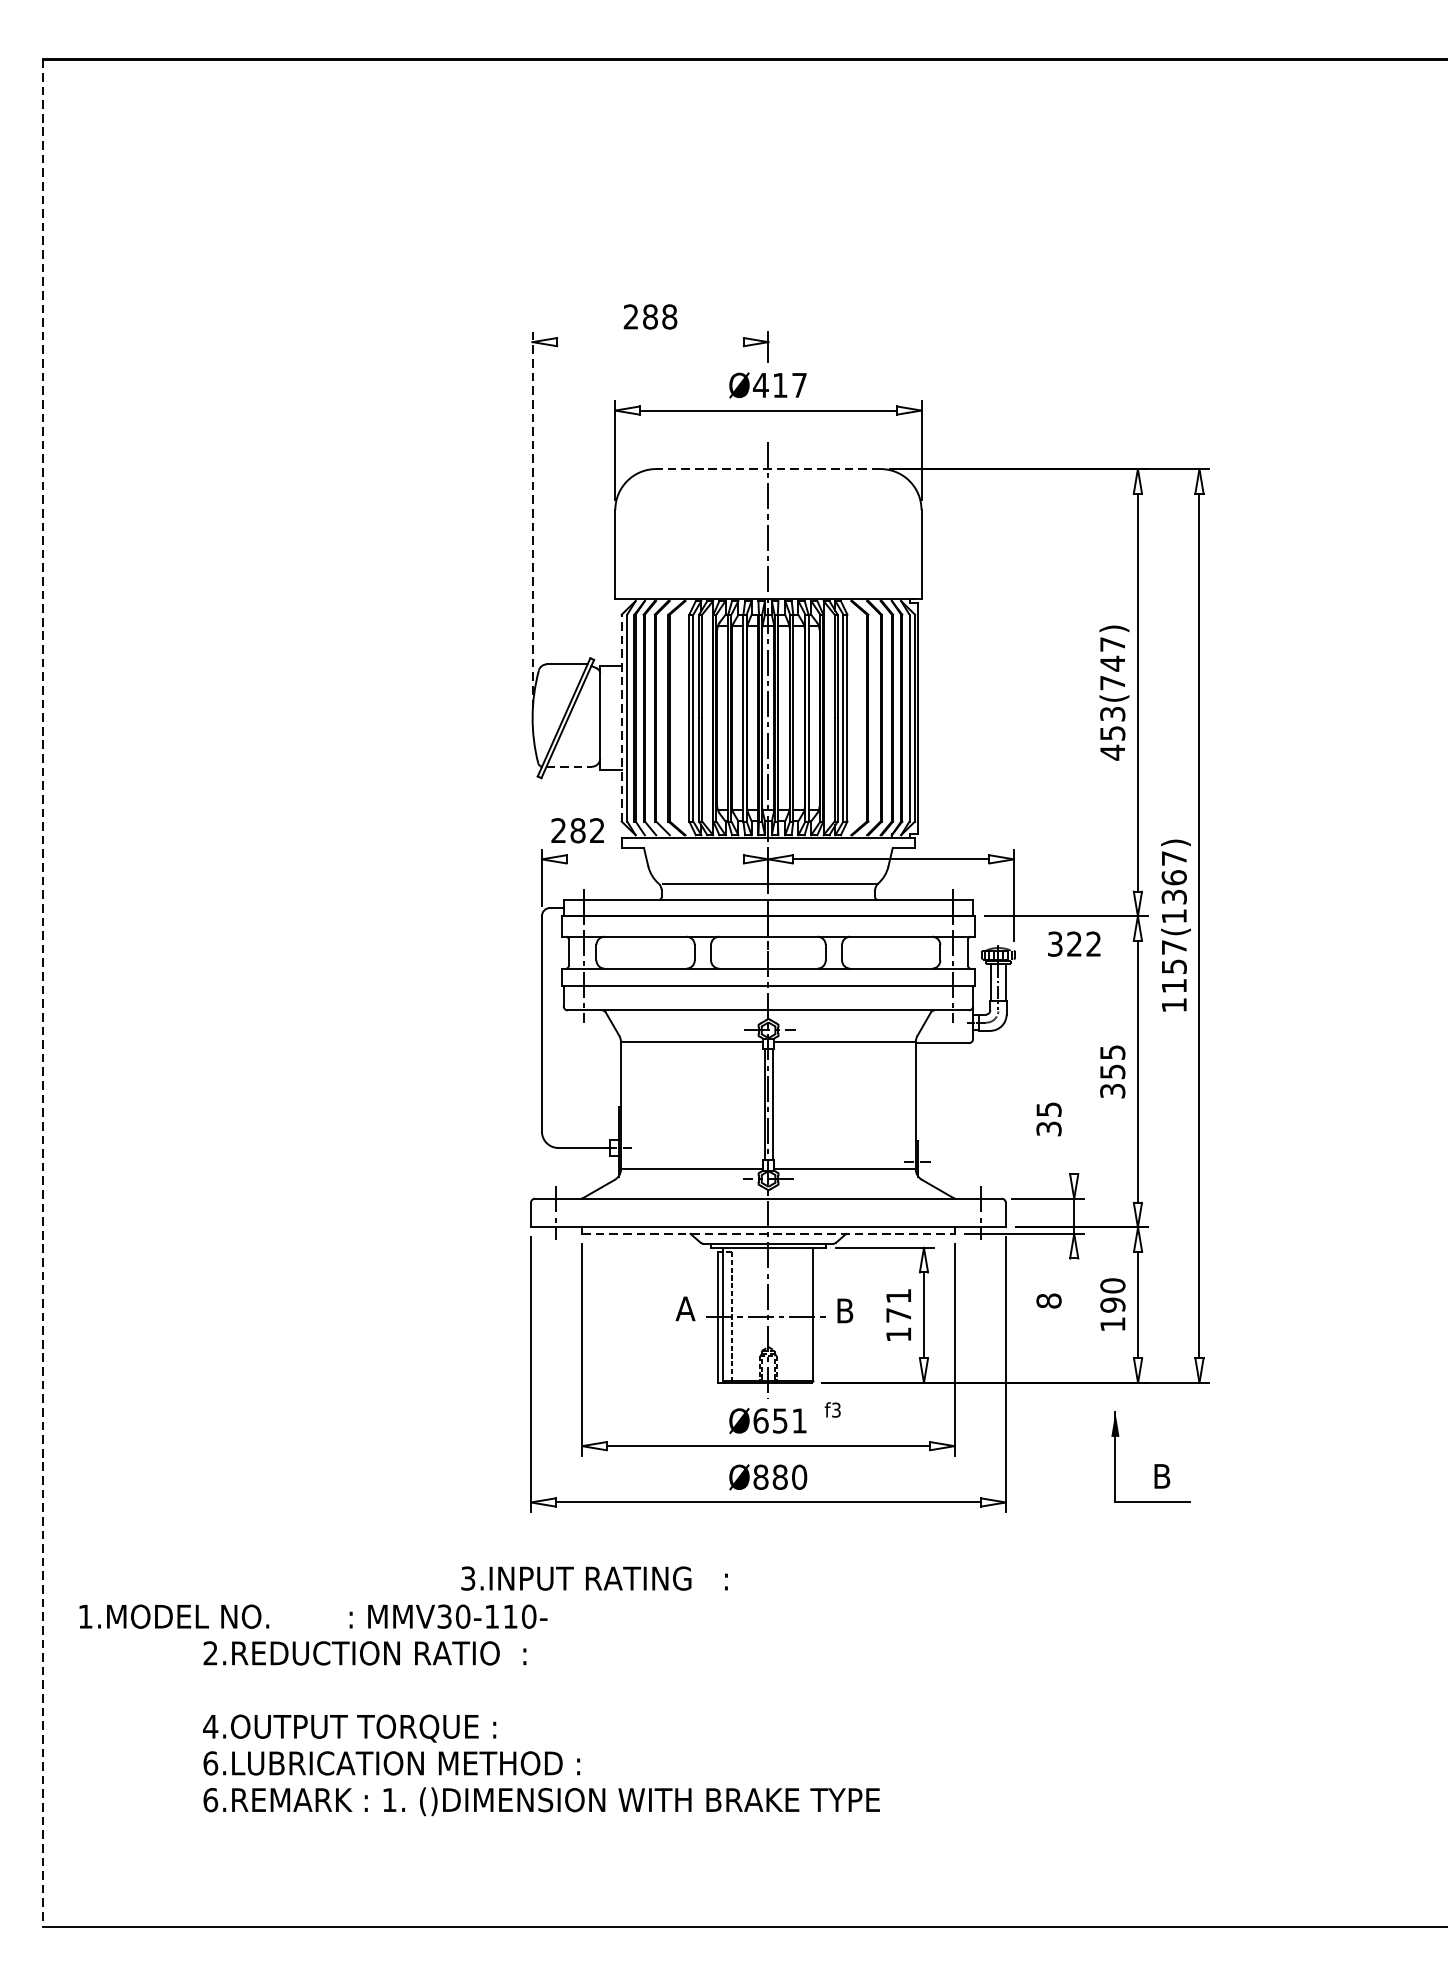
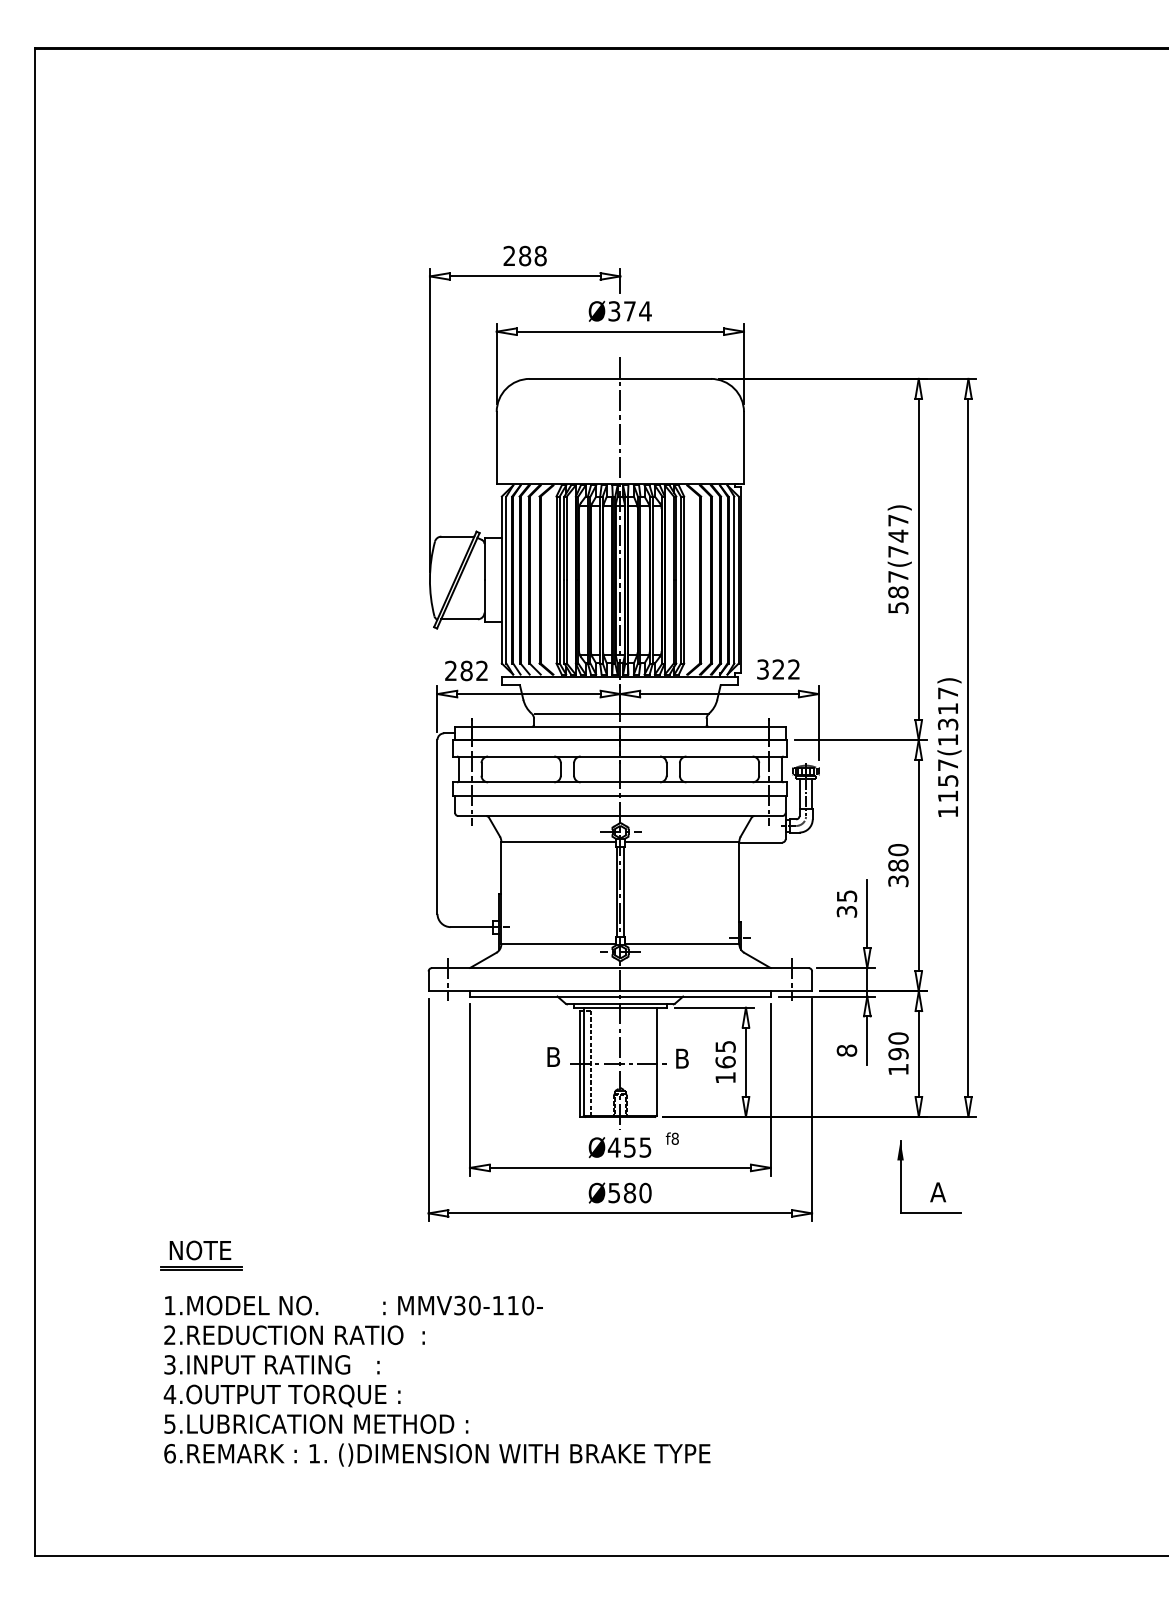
line: (649, 342) -> (524, 276), added
text: (779, 385) -> (629, 311), Ø417 -> Ø374
line: (768, 468) -> (620, 378), dashed -> solid
line: (532, 520) -> (429, 420), dashed -> solid
line: (621, 718) -> (501, 580), dashed -> solid
text: (1112, 733) -> (898, 592), 453(747) -> 587(747)
line: (570, 766) -> (460, 619), dashed -> solid
line: (654, 859) -> (528, 694), added
text: (1173, 877) -> (947, 708), 1157(1367) -> 1157(1317)
text: (1074, 944) -> (778, 669), moved
line: (42, 992) -> (34, 801), dashed -> solid
text: (1112, 1061) -> (898, 857), 355 -> 380
line: (1074, 1131) -> (867, 913), added
line: (768, 1233) -> (620, 996), dashed -> solid
line: (1074, 1288) -> (867, 1040), added
text: (898, 1305) -> (725, 1054), 171 -> 165
text: (685, 1308) -> (553, 1056), A -> B
text: (835, 1409) -> (674, 1138), f3 -> f8
text: (779, 1420) -> (629, 1147), Ø651 -> Ø455
text: (761, 1476) -> (614, 1192), Ø880 -> Ø580
text: (1162, 1476) -> (938, 1192), B -> A
part: (249, 1554) -> (201, 1255), added
text: (593, 1578) -> (271, 1364), moved
text: (312, 1616) -> (353, 1305), moved
text: (210, 1762) -> (169, 1423), 6.LUBRICATION -> 5.LUBRICATION

